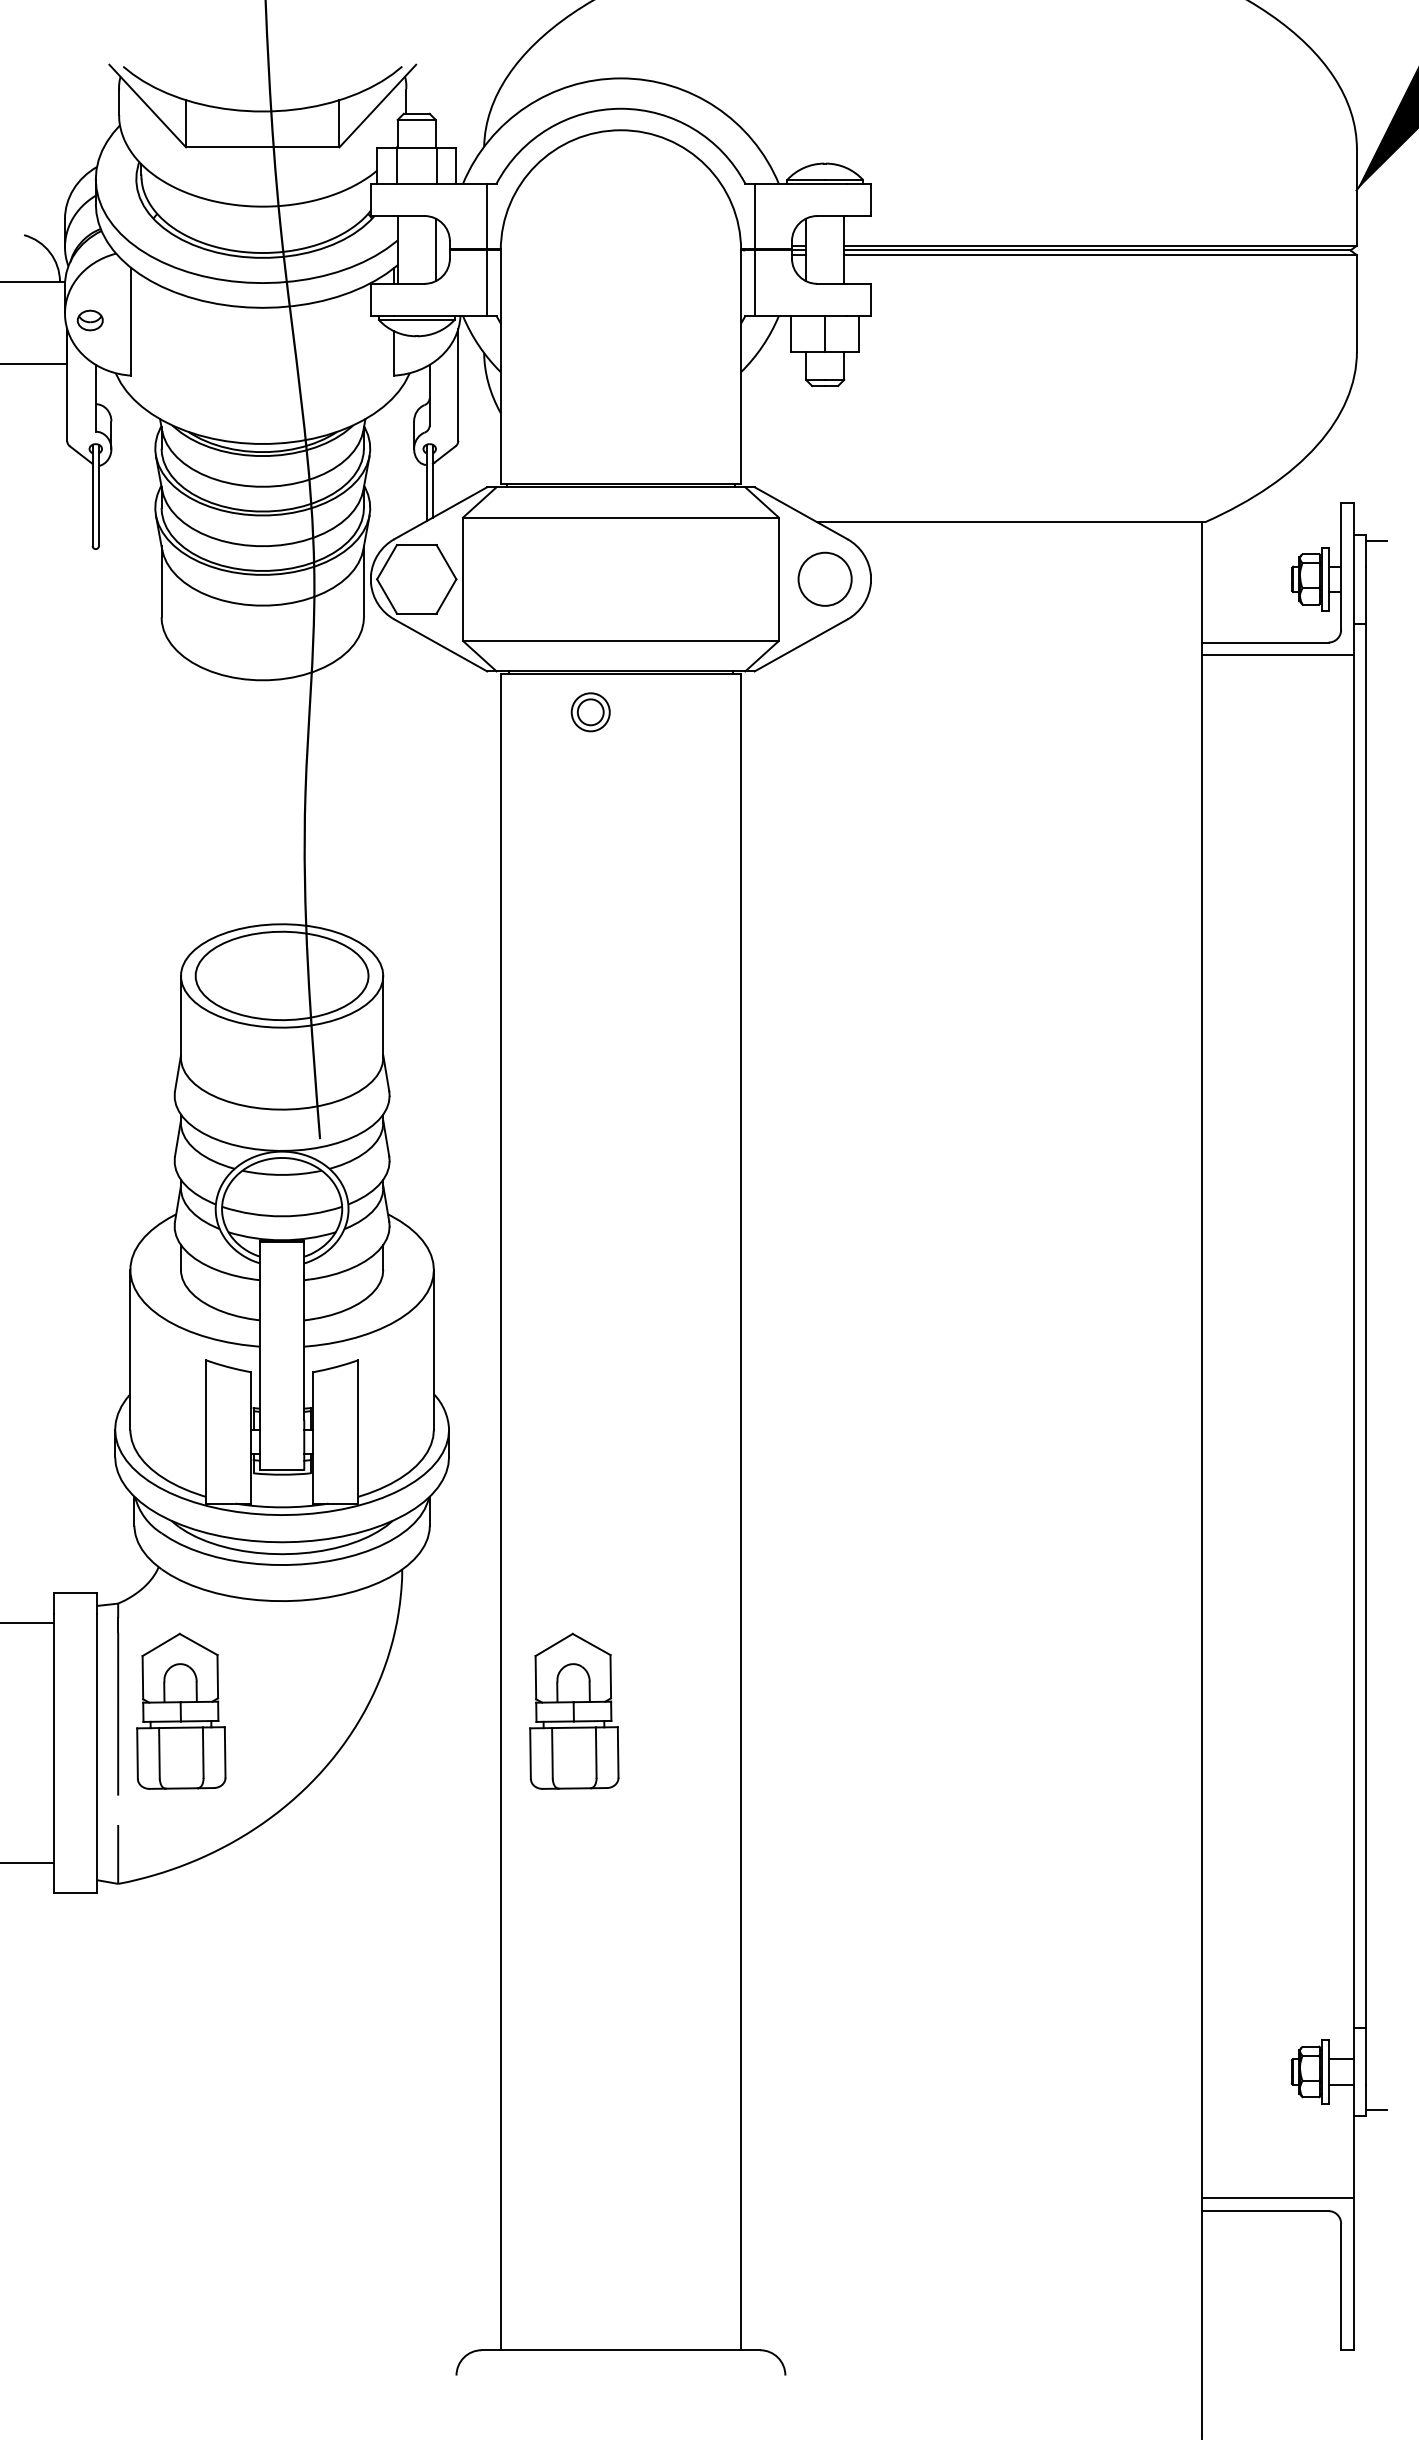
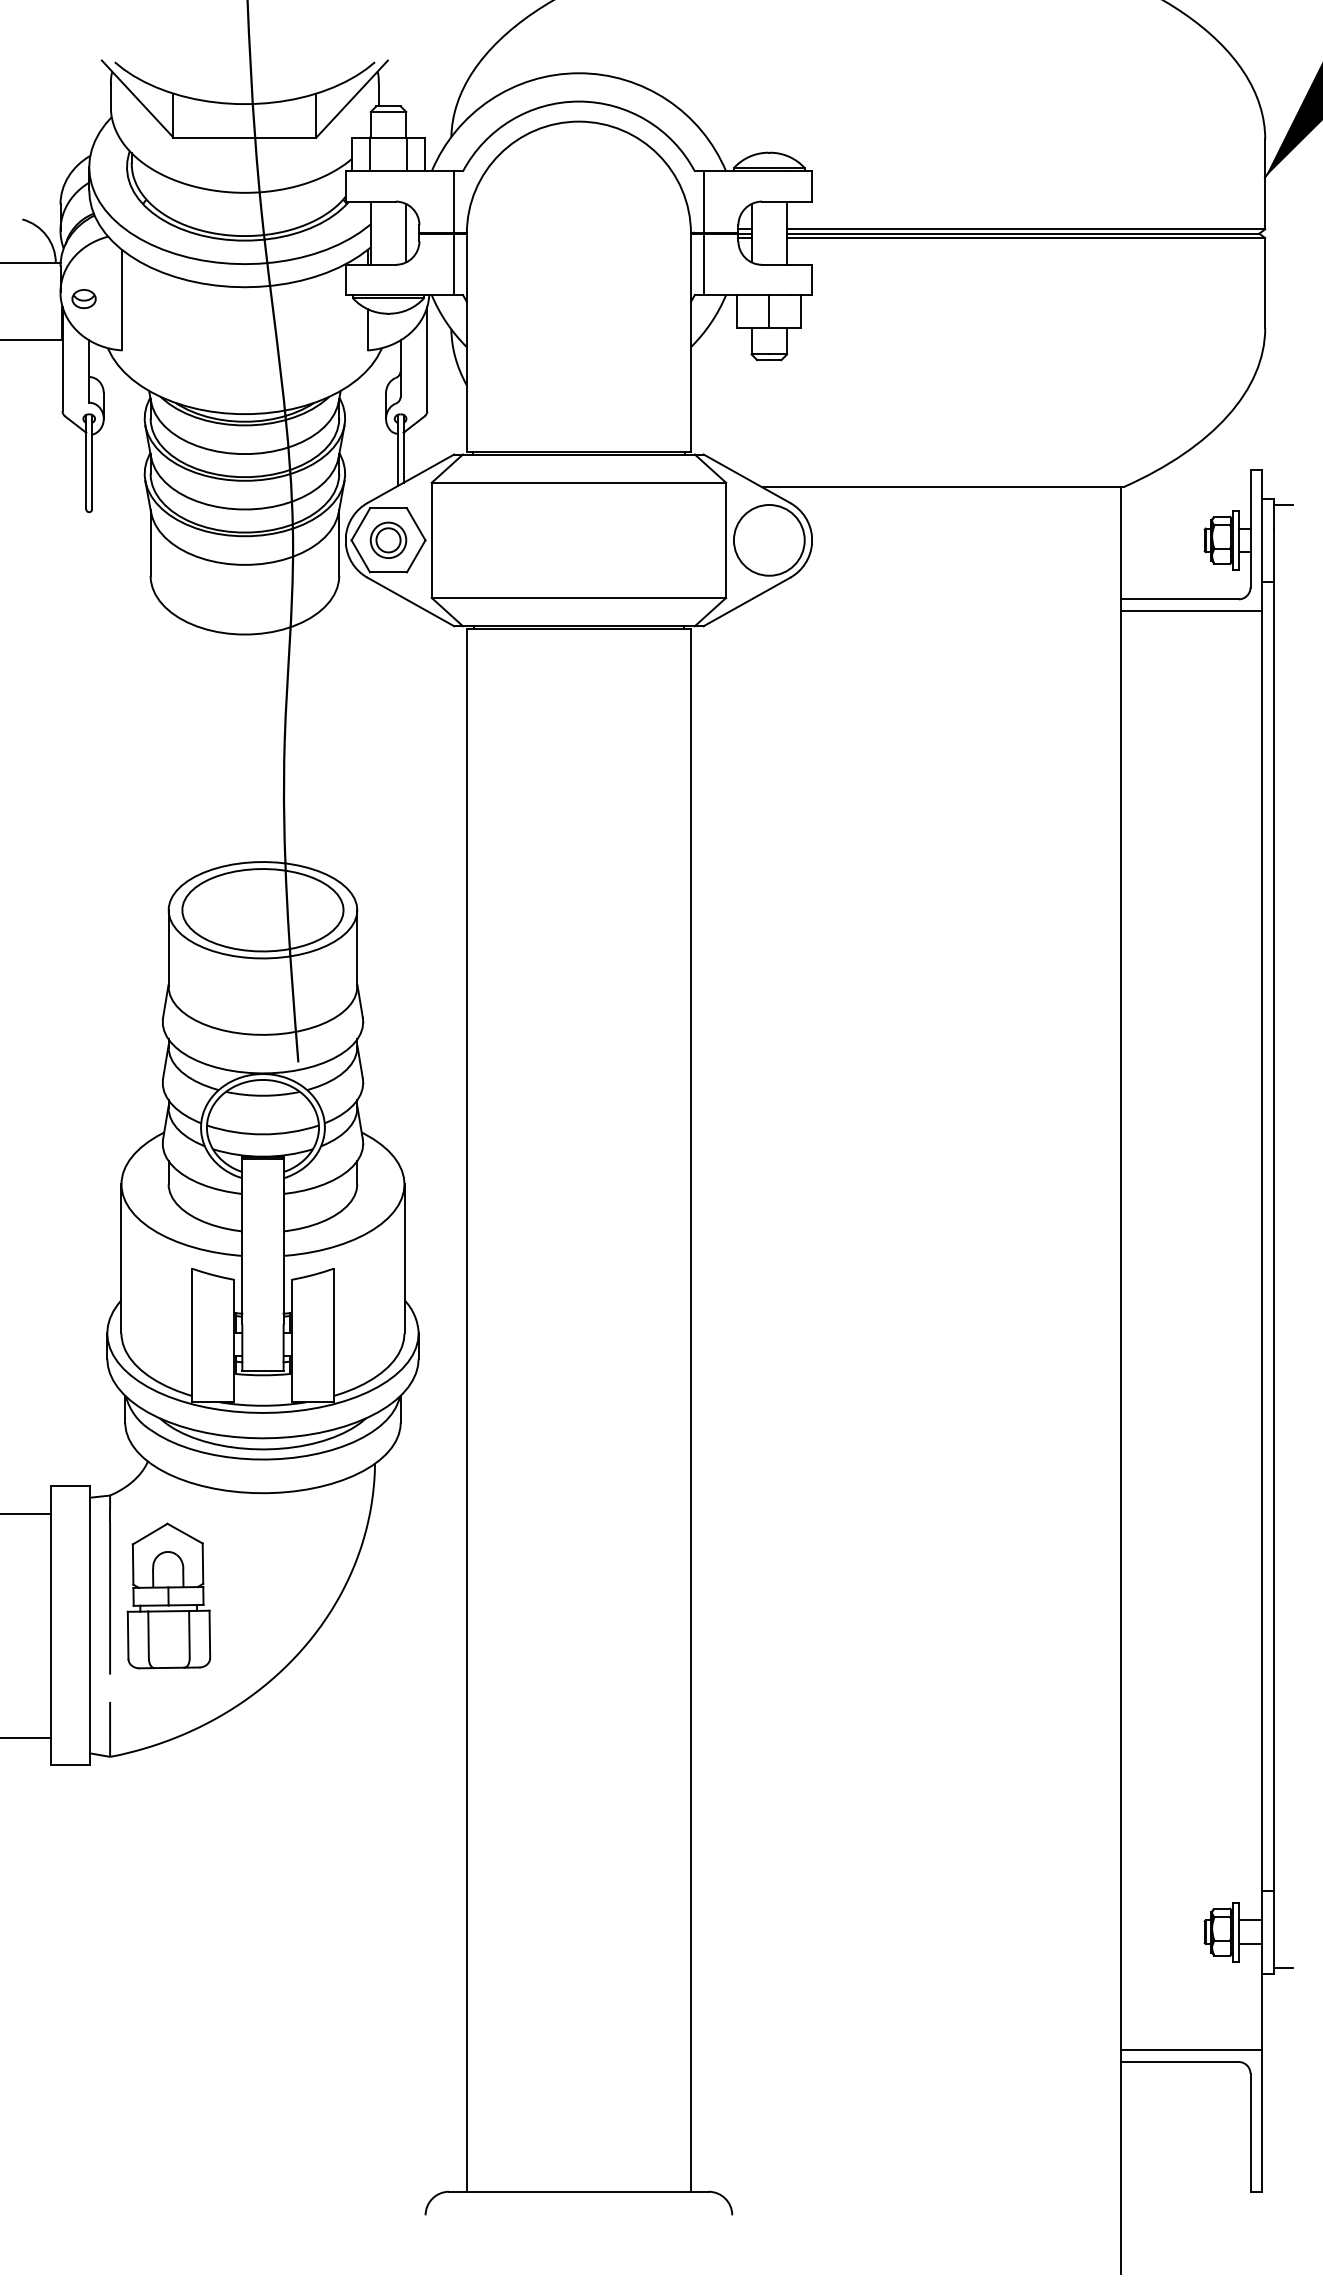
circle: (825, 579) -> (769, 540), size x1.43
part: (590, 712) -> (388, 540), moved
part: (574, 1710) -> (535, 1595), removed

